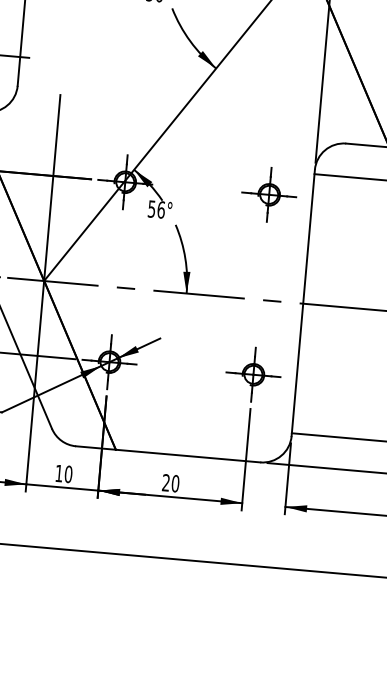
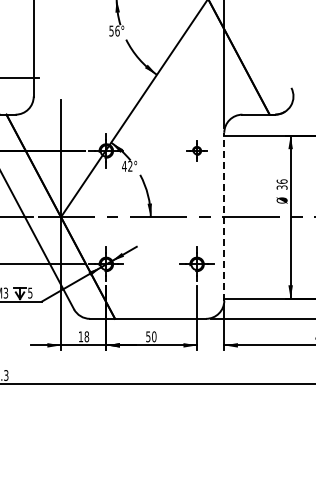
part: (268, 194) -> (196, 150), size x0.6
text: (156, 208) -> (127, 165), 56° -> 42°
line: (303, 302) -> (224, 216), solid -> dashed
text: (68, 473) -> (86, 336), 10 -> 18
text: (166, 482) -> (148, 336), 20 -> 50

